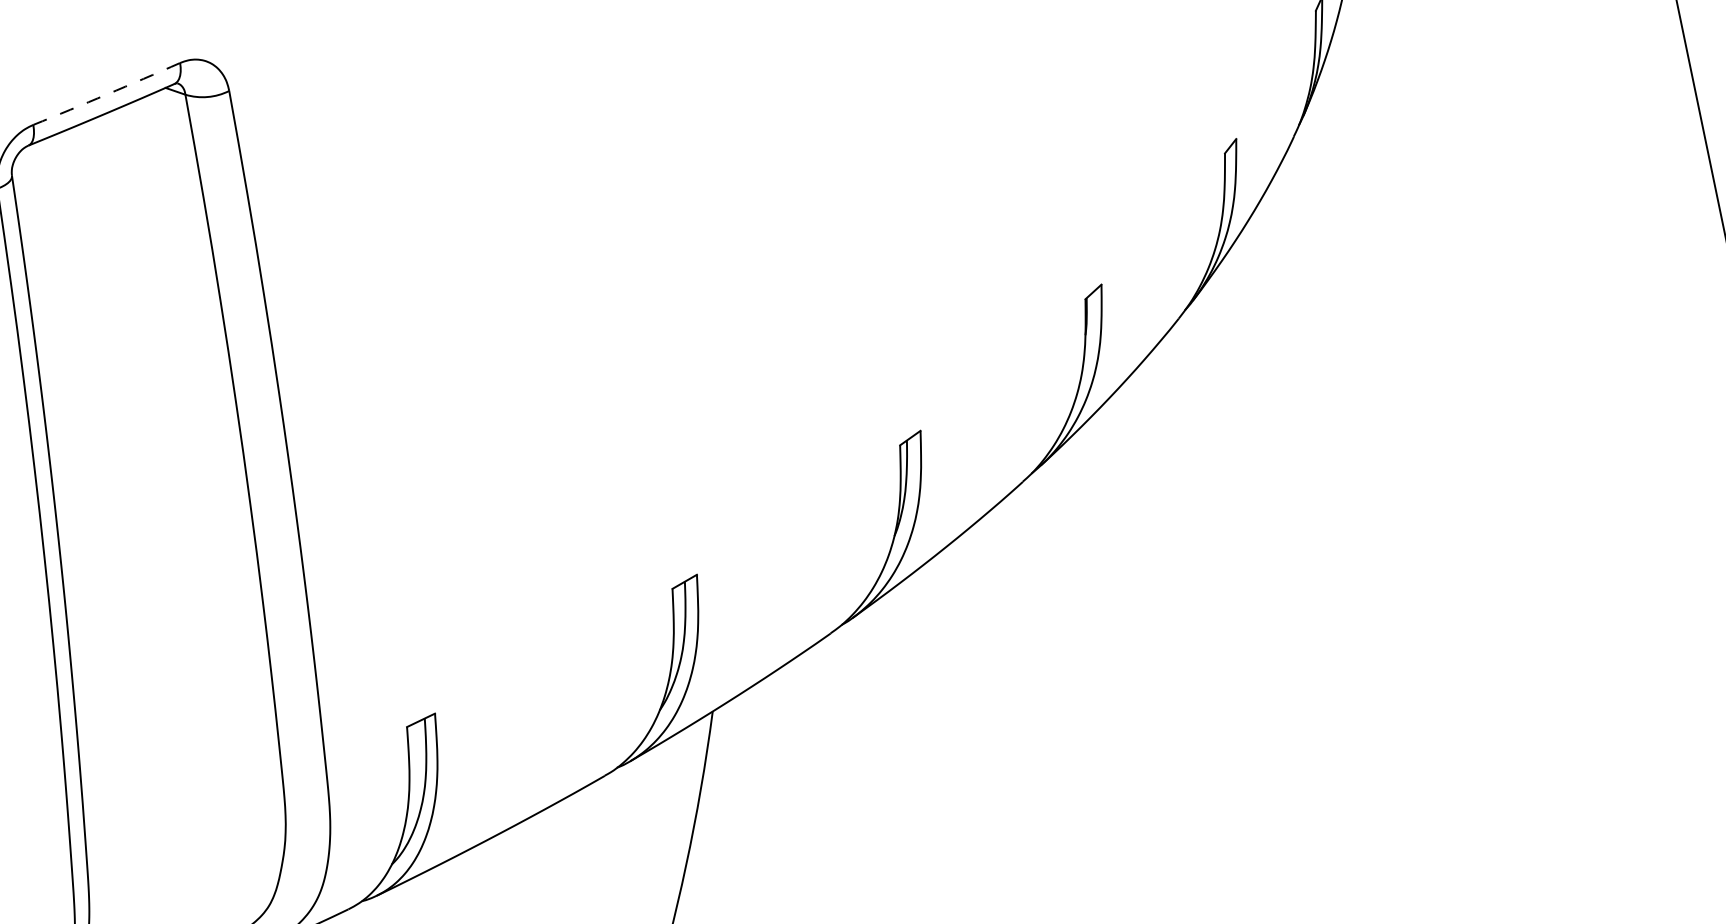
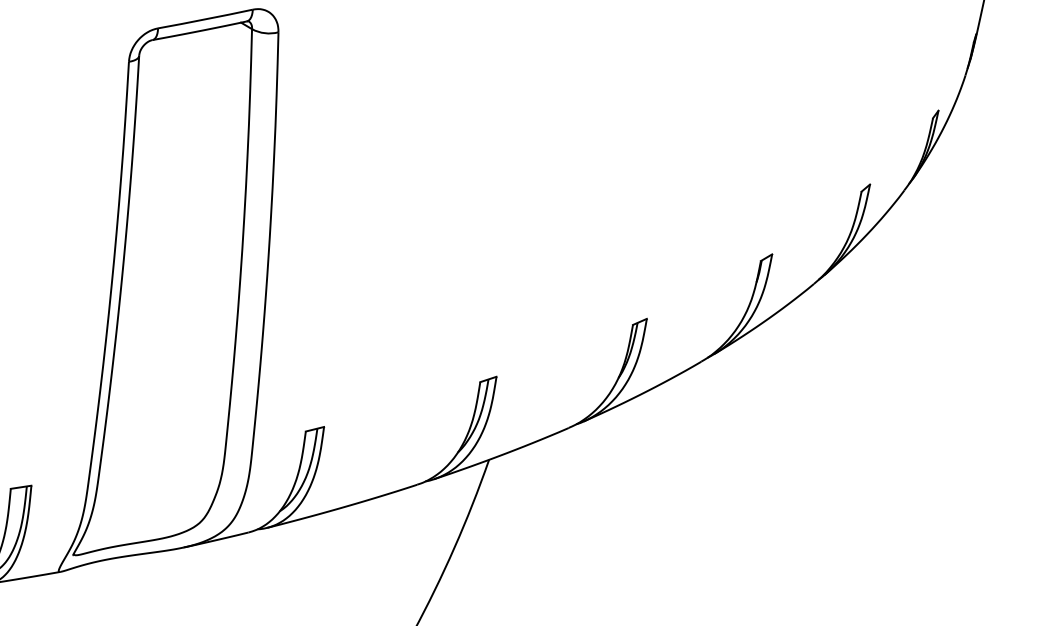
arc: (106, 94) -> (205, 19), dashed -> solid

